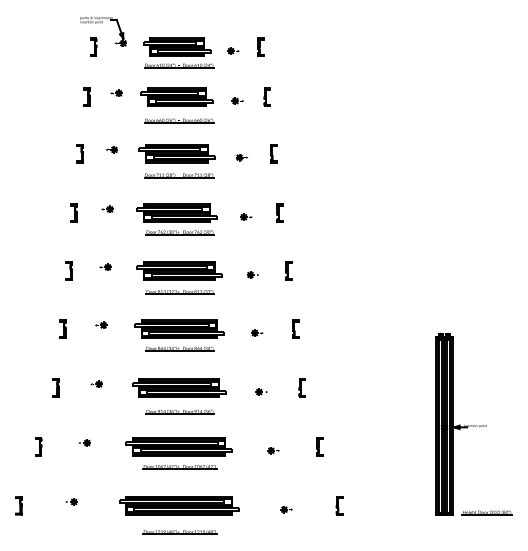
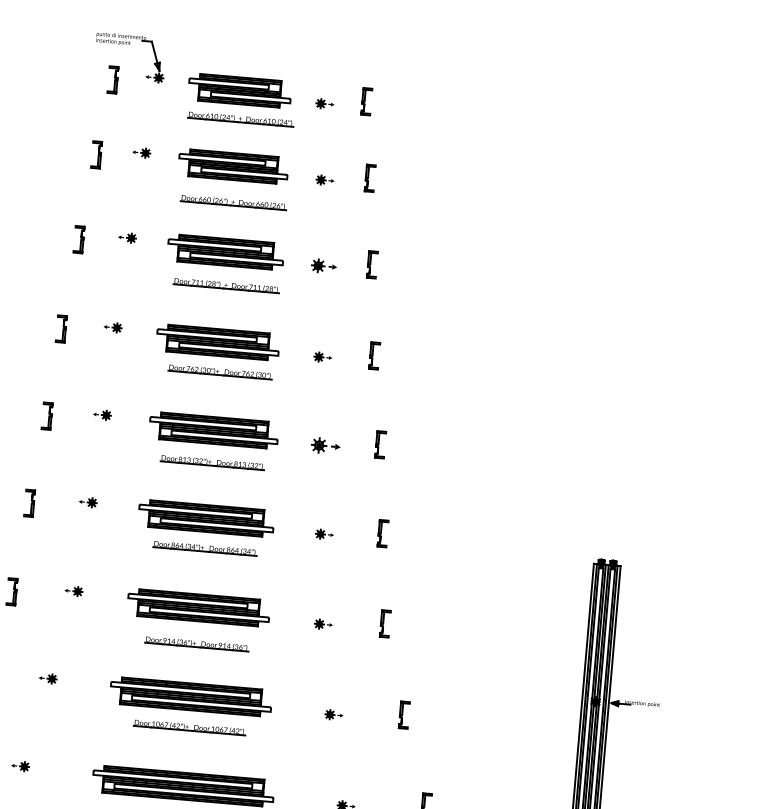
part: (242, 157) -> (324, 266), size x1.4
part: (252, 274) -> (324, 445), size x1.6

